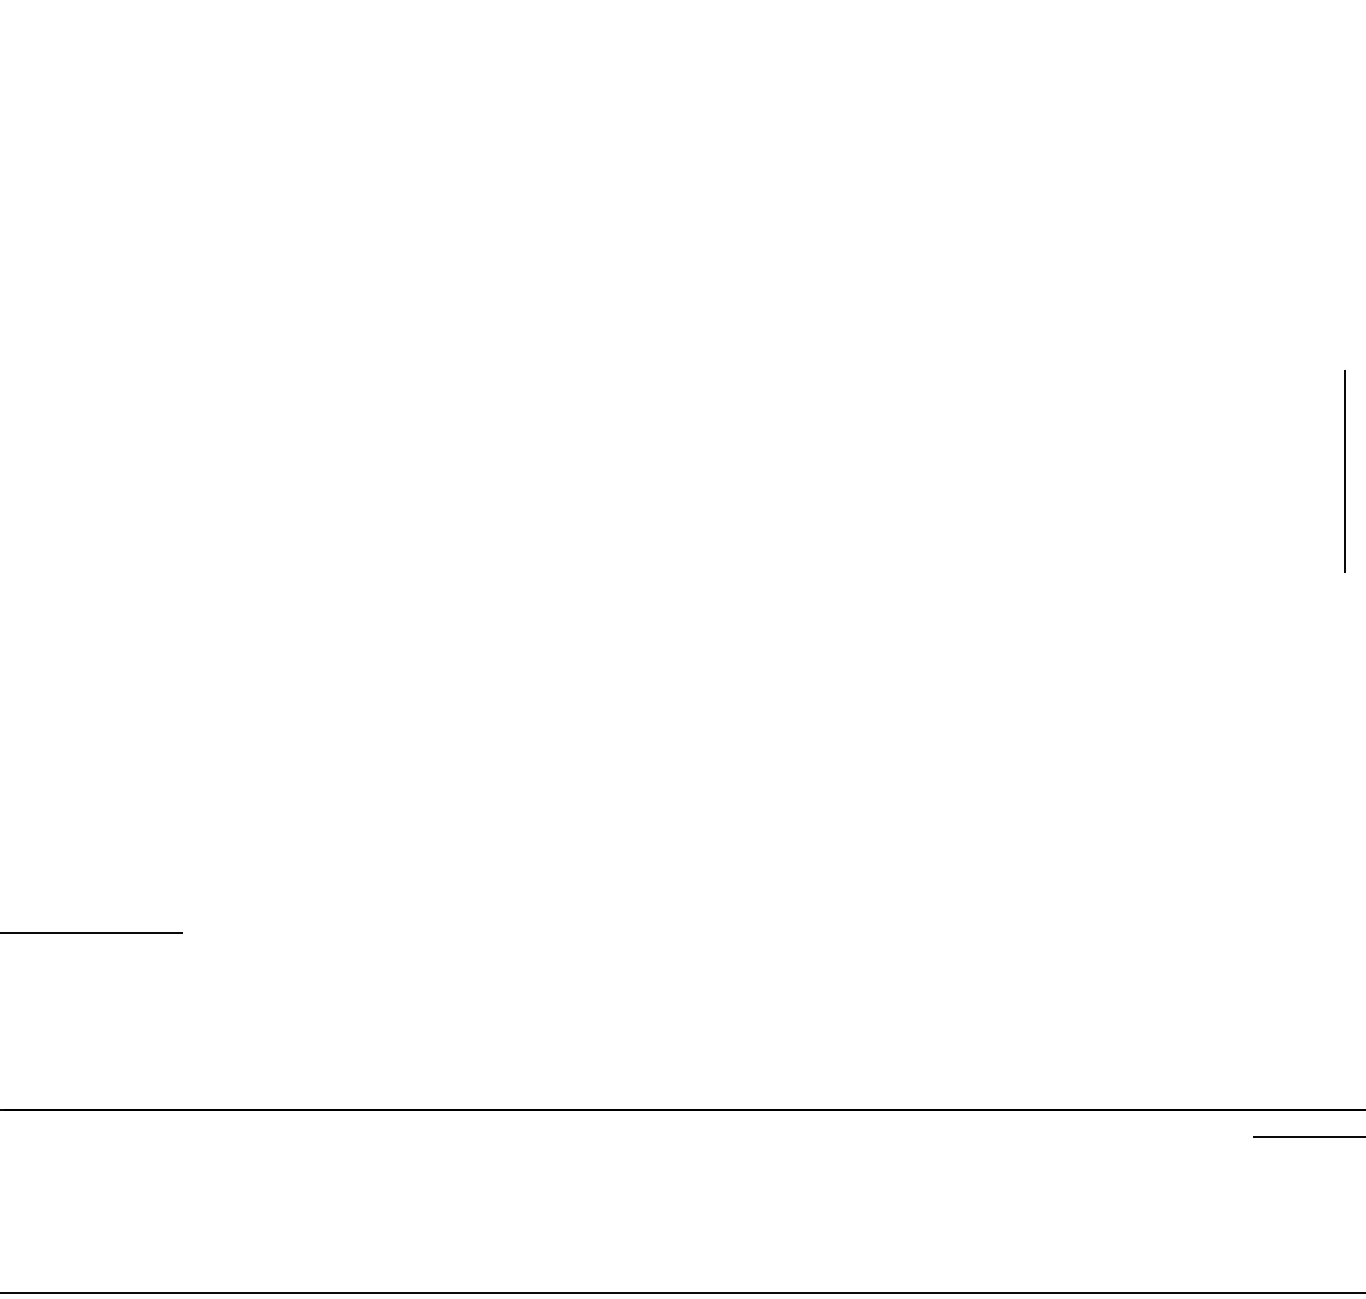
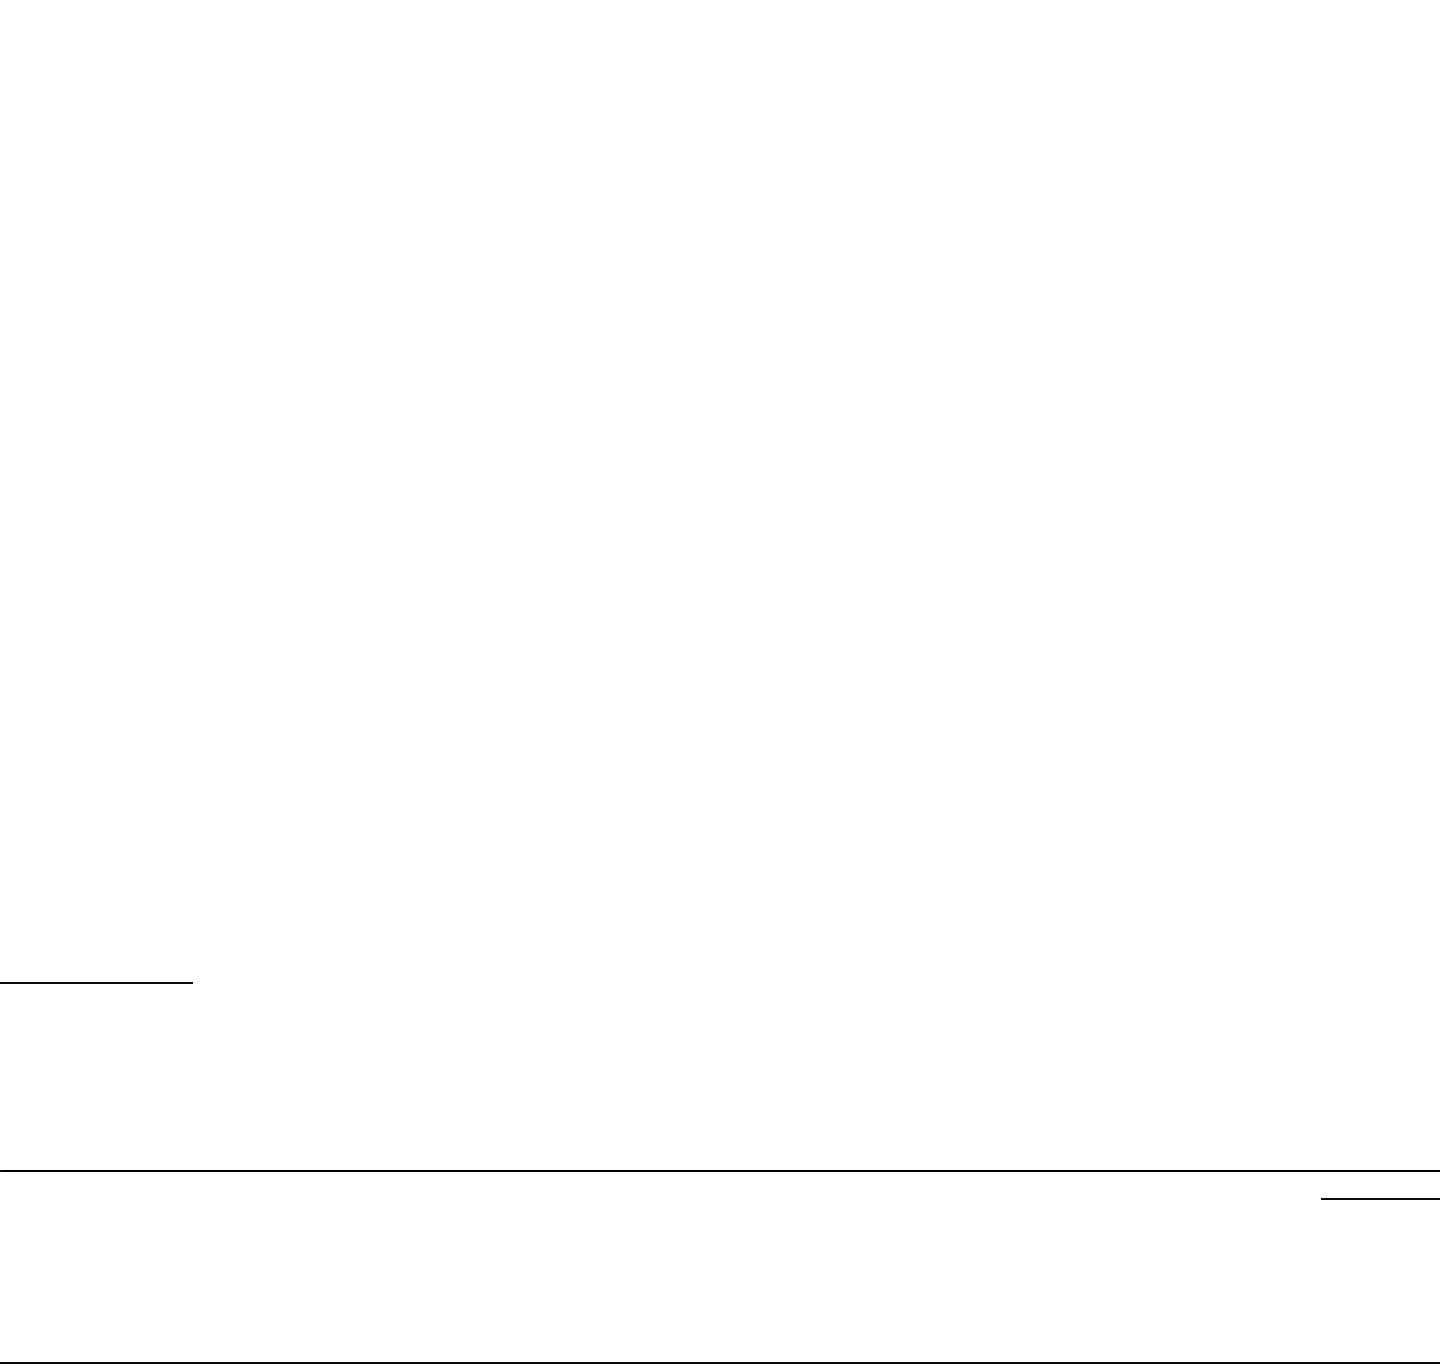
line: (1345, 470) -> (1418, 496), removed

